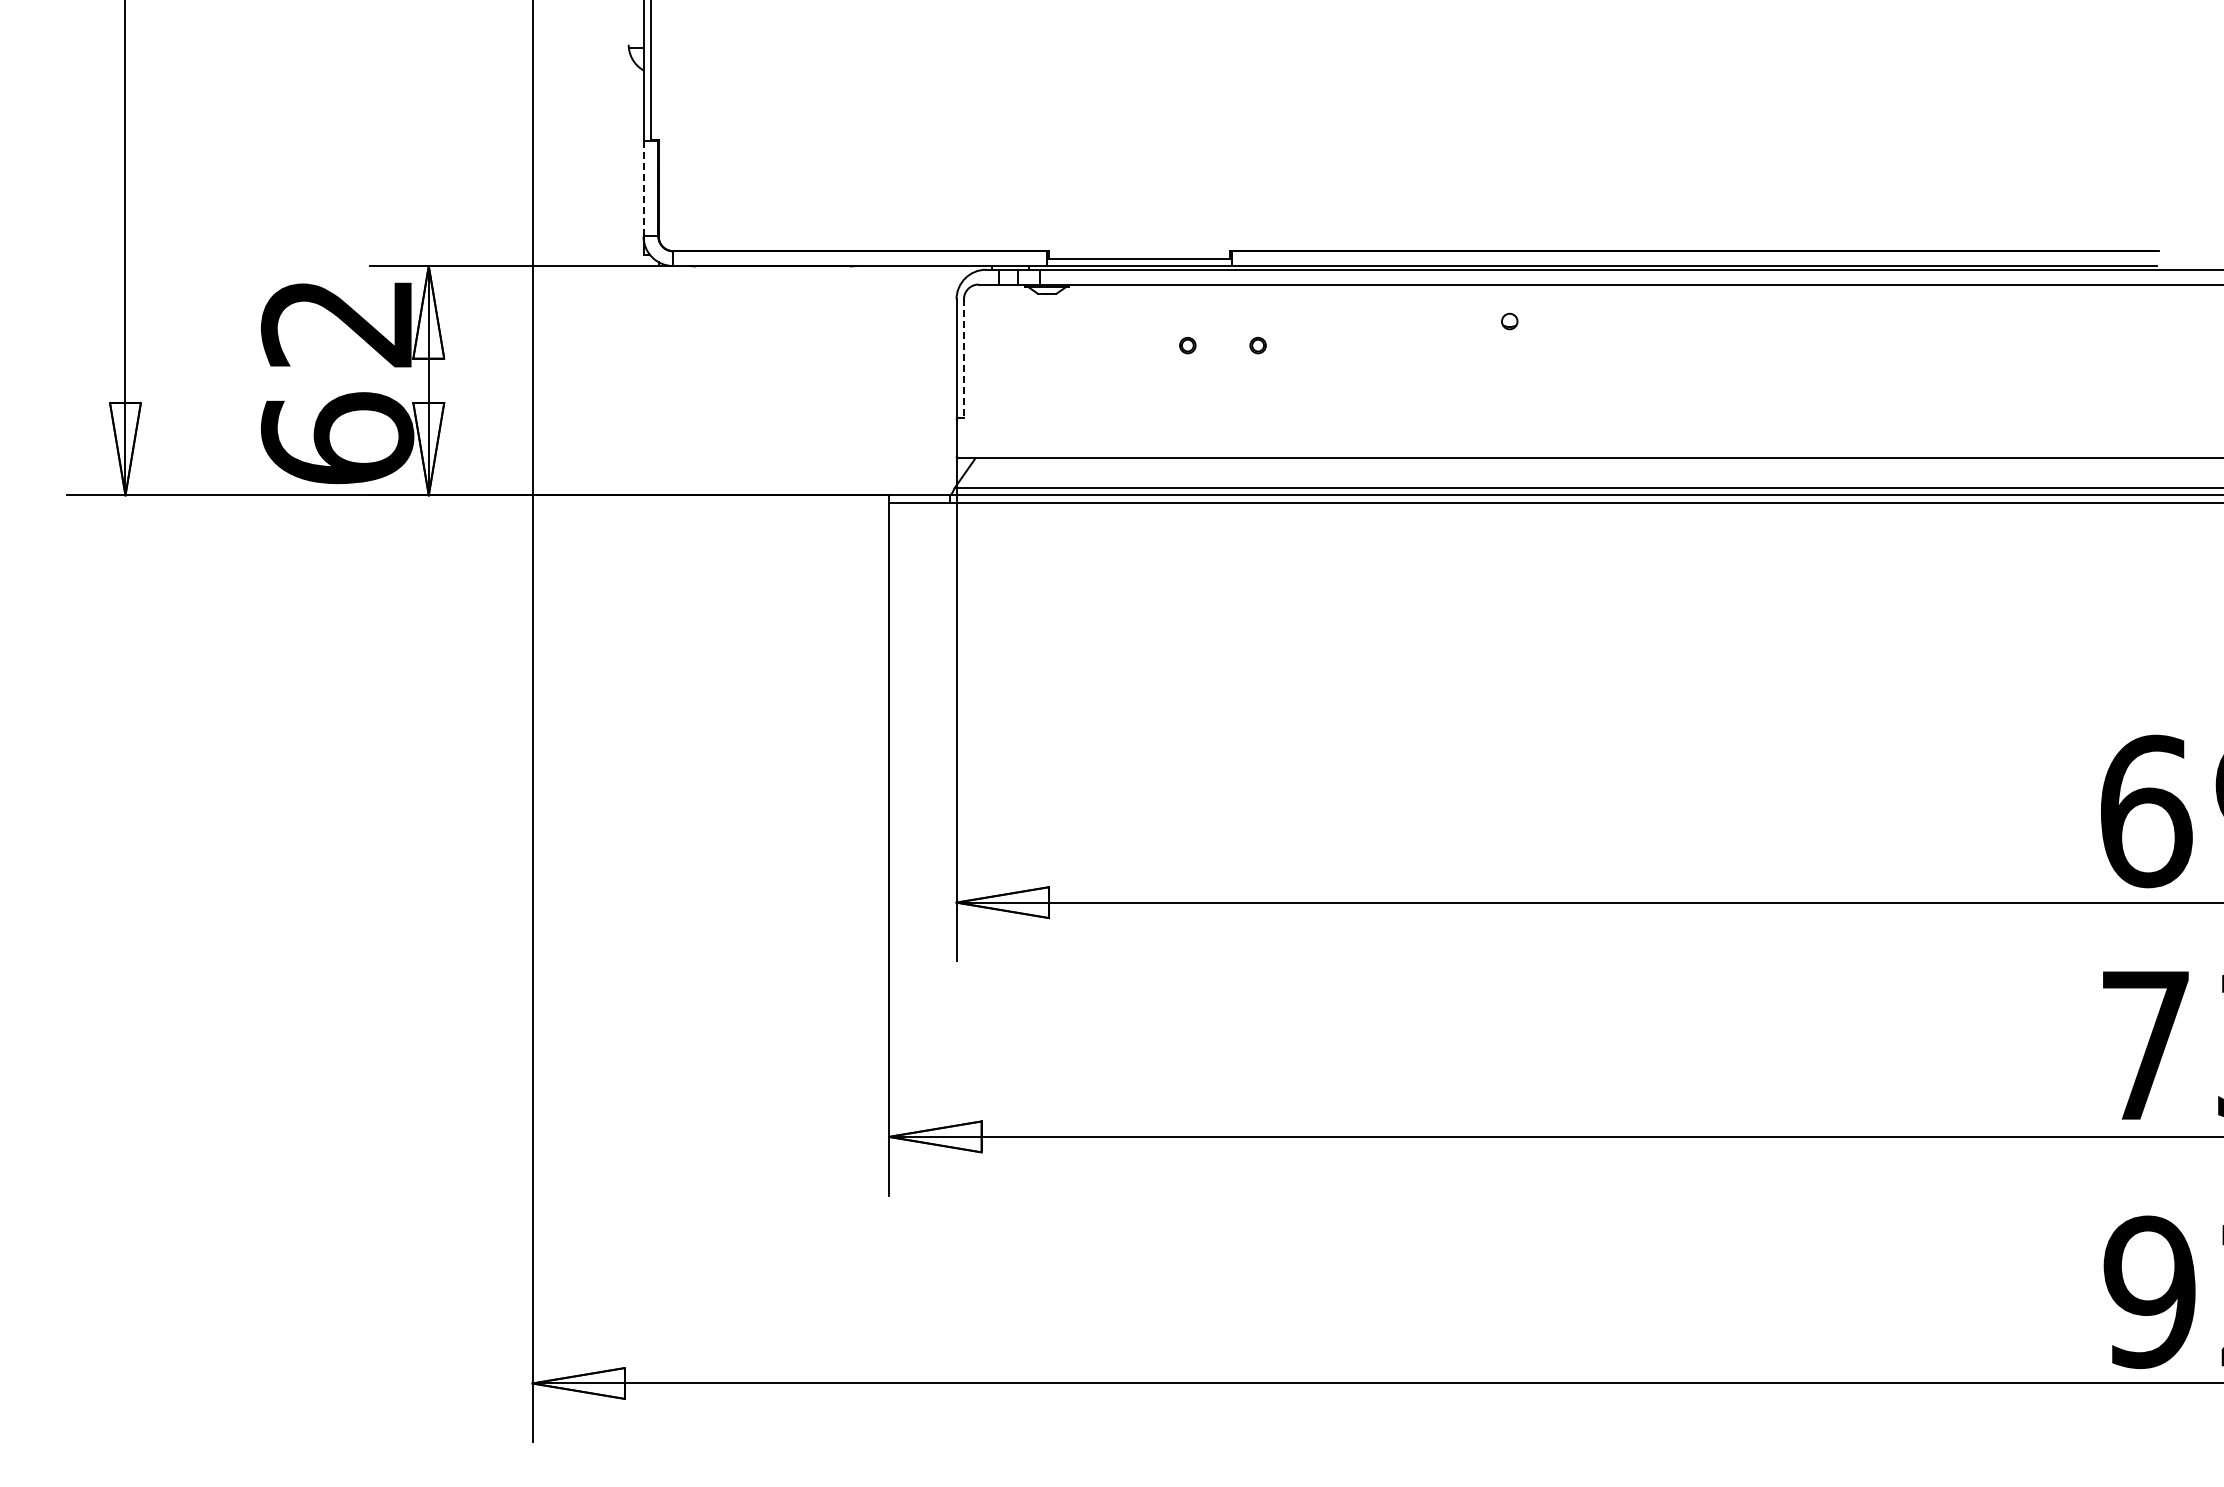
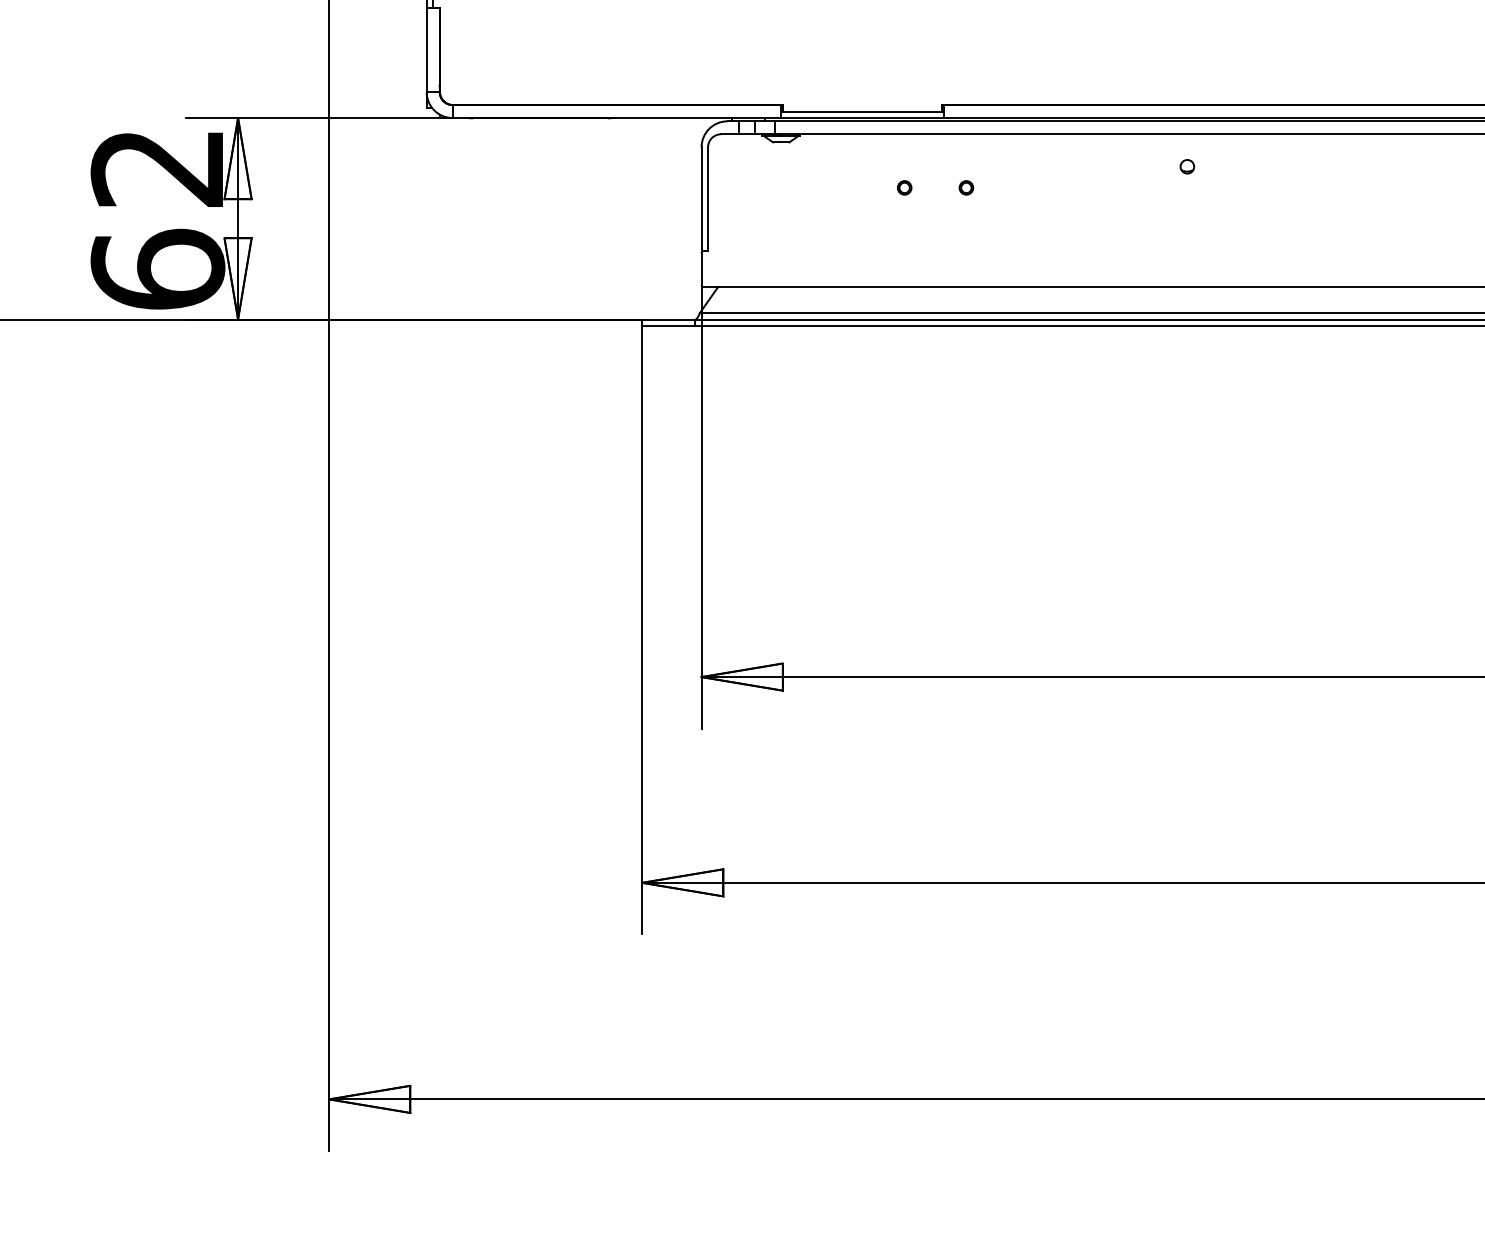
line: (643, 188) -> (426, 49), dashed -> solid
line: (963, 359) -> (707, 200), dashed -> solid

